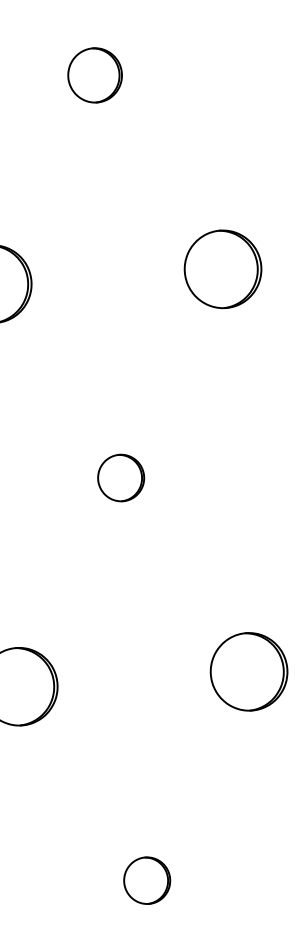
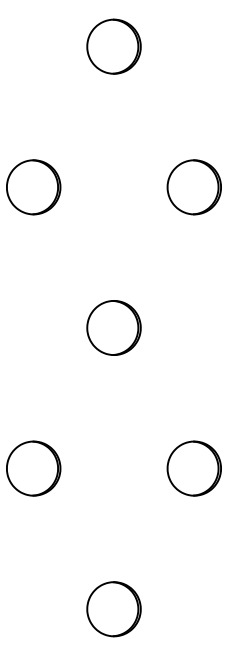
part: (94, 75) -> (113, 46), size x1.43
part: (120, 477) -> (113, 327), size x1.67
part: (146, 880) -> (113, 609), size x1.67

